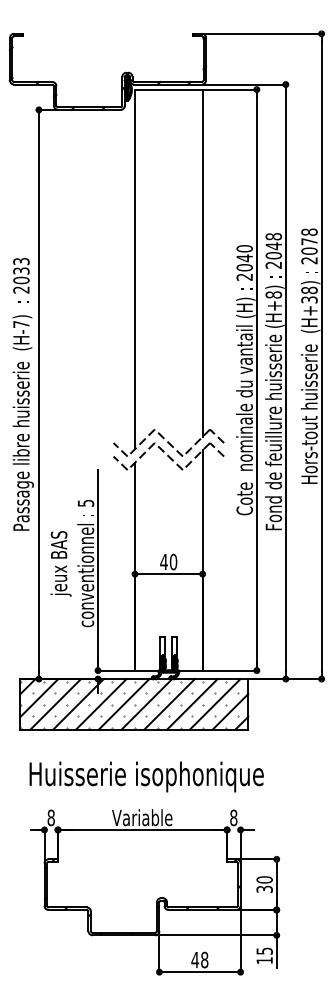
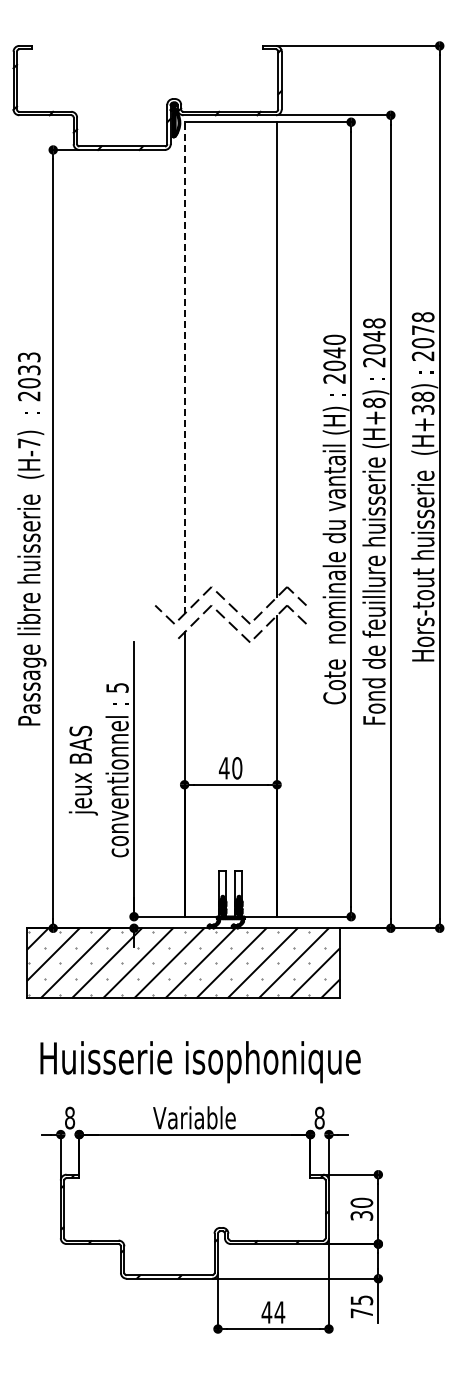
line: (134, 269) -> (184, 368), solid -> dashed
line: (120, 463) -> (164, 633), removed
text: (204, 960) -> (279, 1312), 48 -> 44
text: (264, 960) -> (361, 1313), 15 -> 75

